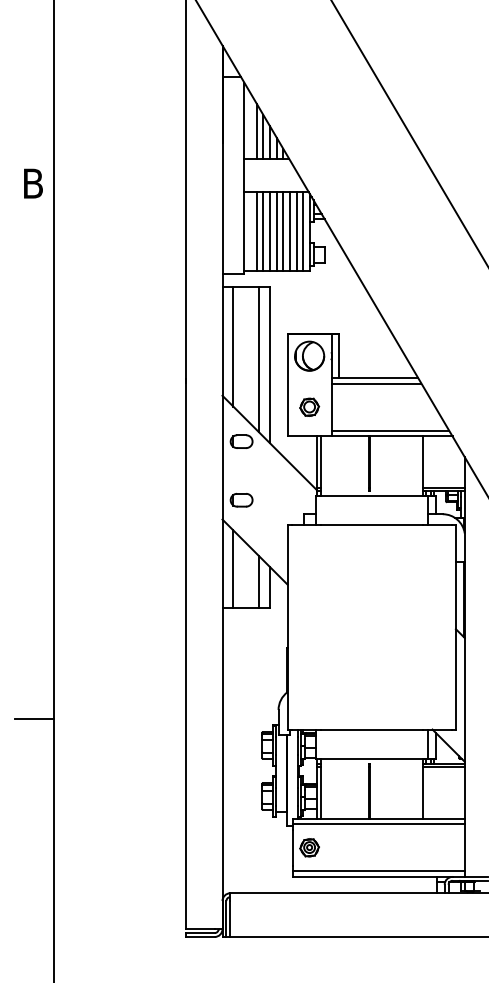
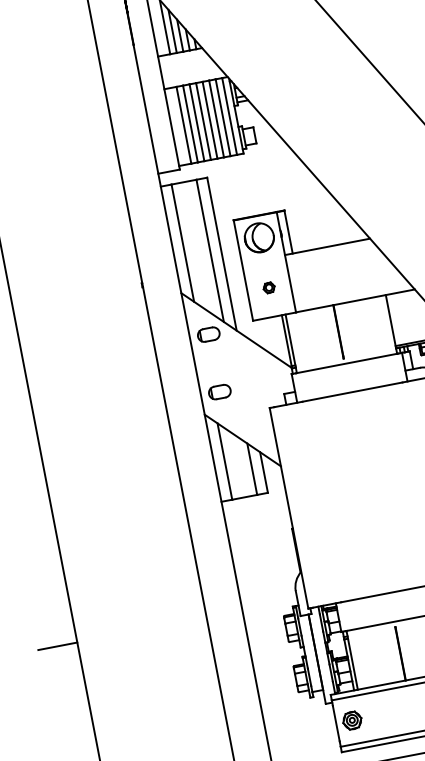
line: (376, 383) -> (330, 252), removed
part: (309, 406) -> (268, 287), size x0.6
line: (390, 430) -> (352, 295), removed

